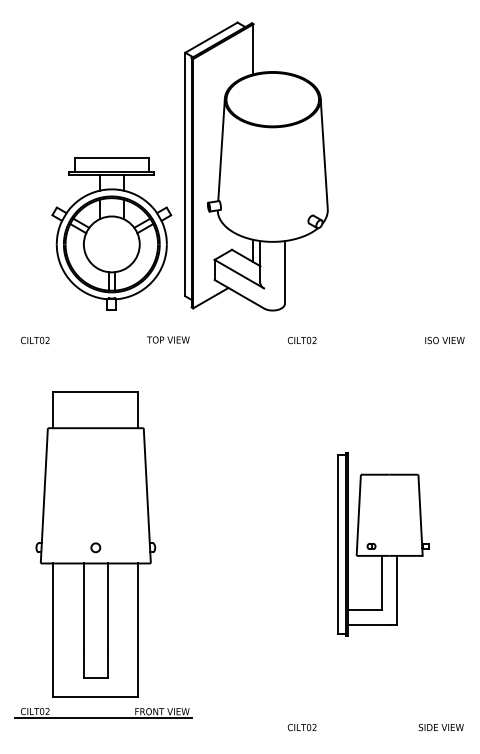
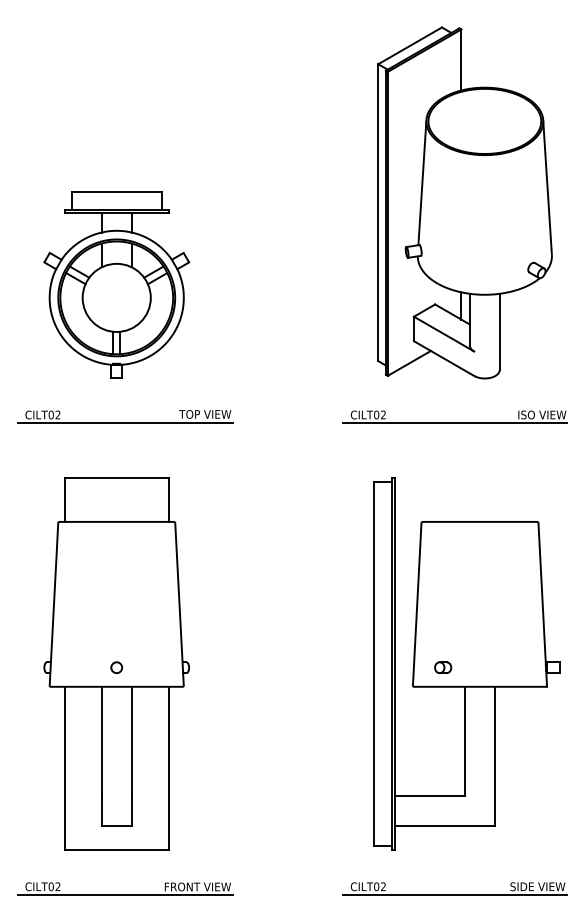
part: (256, 166) -> (464, 202), moved
part: (111, 233) -> (116, 284), moved
line: (102, 347) -> (124, 423), added
line: (373, 347) -> (455, 423), added
part: (383, 544) -> (467, 663), size x1.67
part: (103, 712) -> (126, 887), moved
line: (373, 734) -> (455, 895), added

